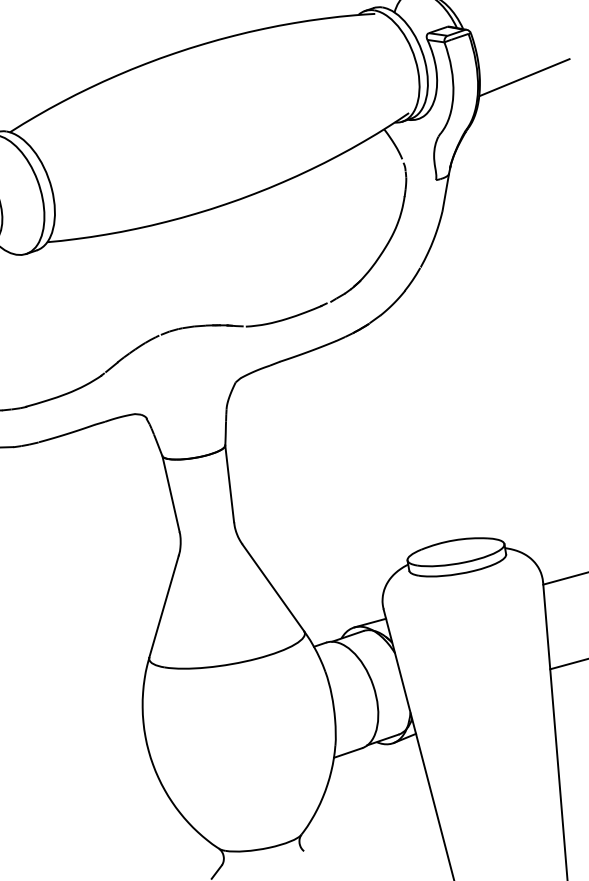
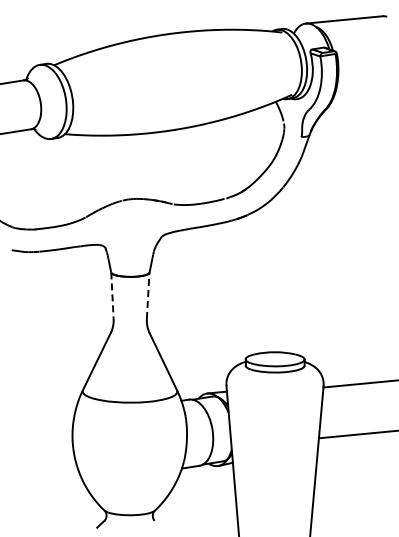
line: (523, 77) -> (363, 85), removed
line: (230, 483) -> (148, 295), solid -> dashed
line: (171, 495) -> (112, 296), solid -> dashed

